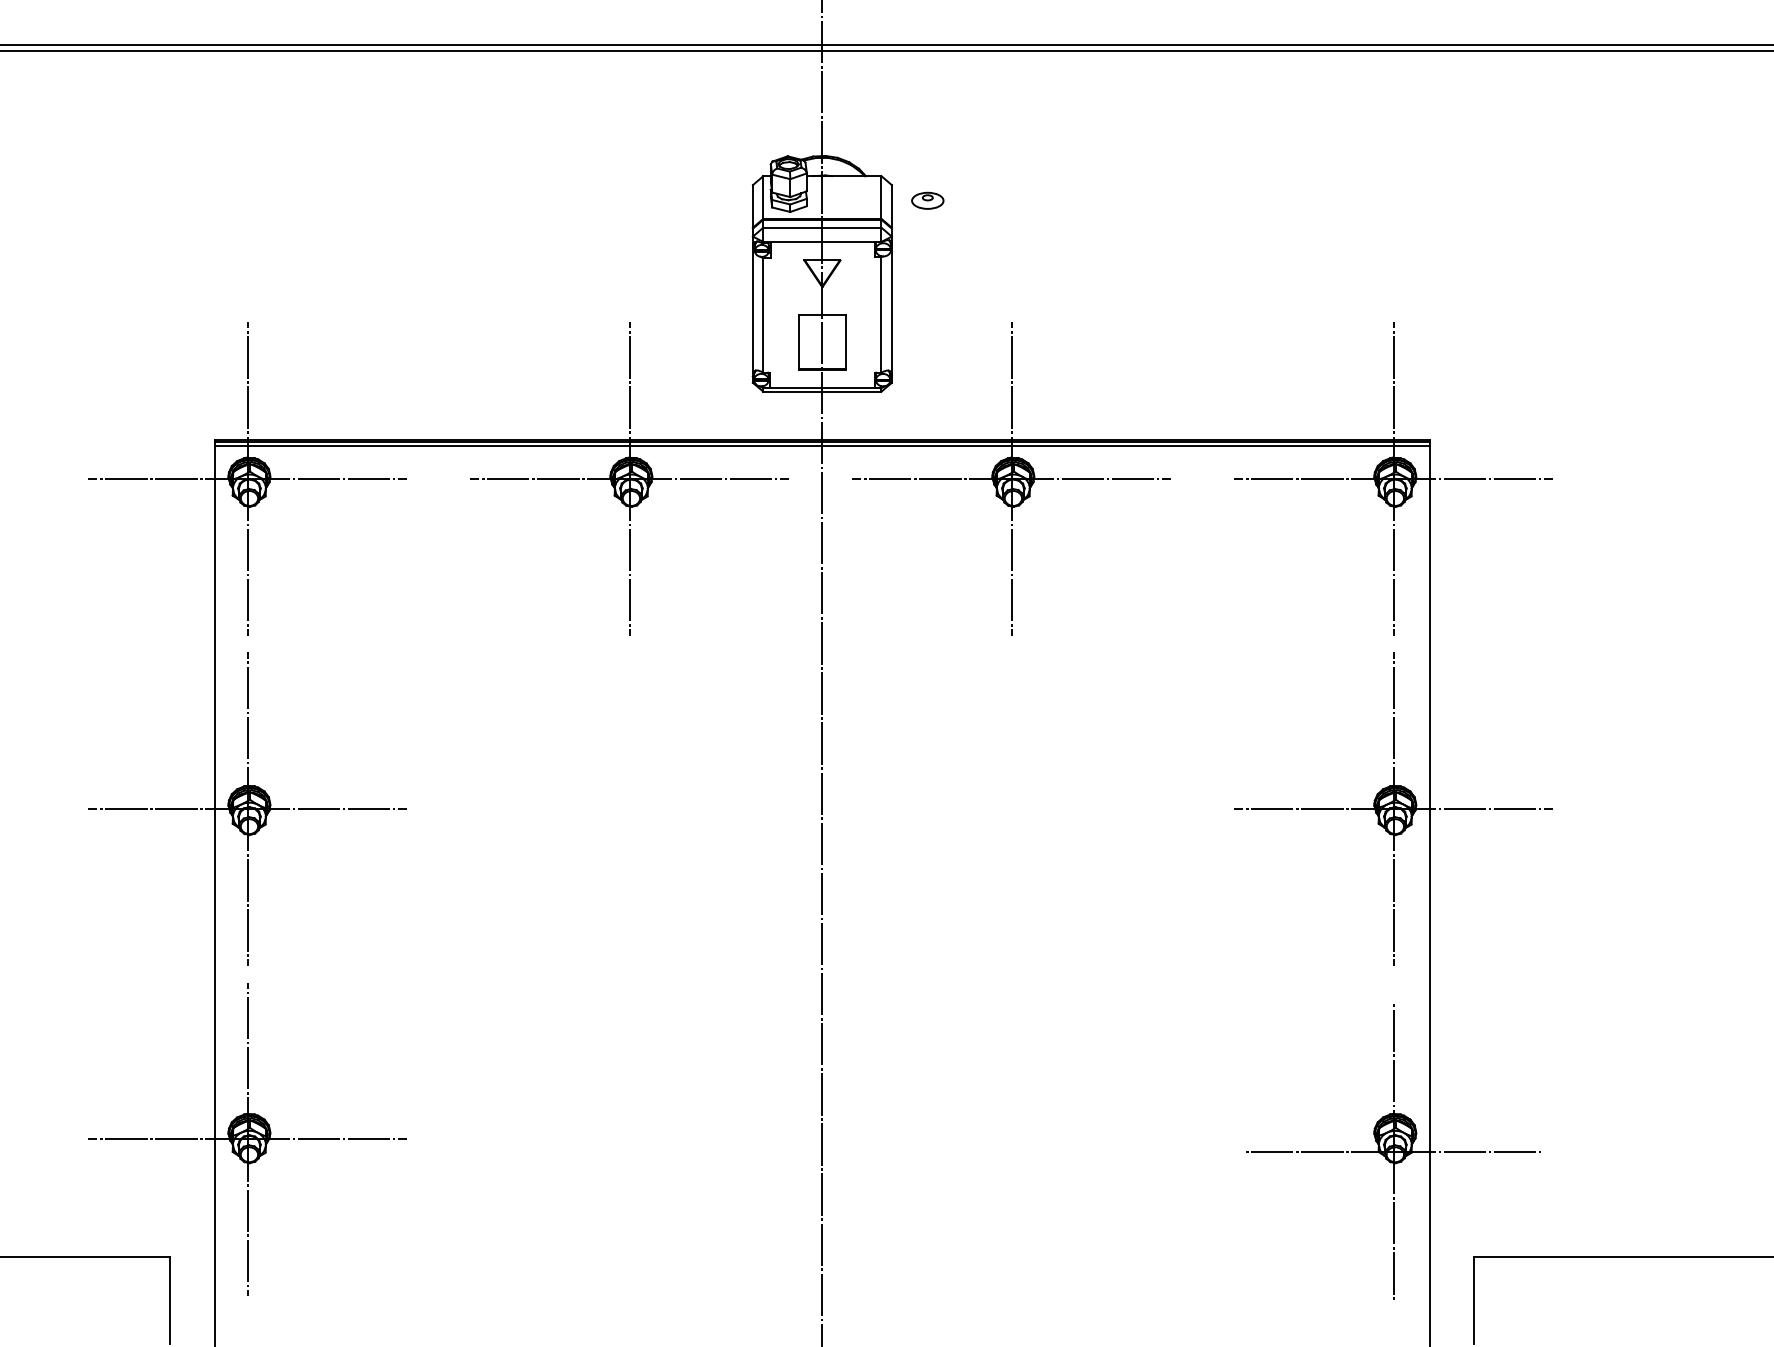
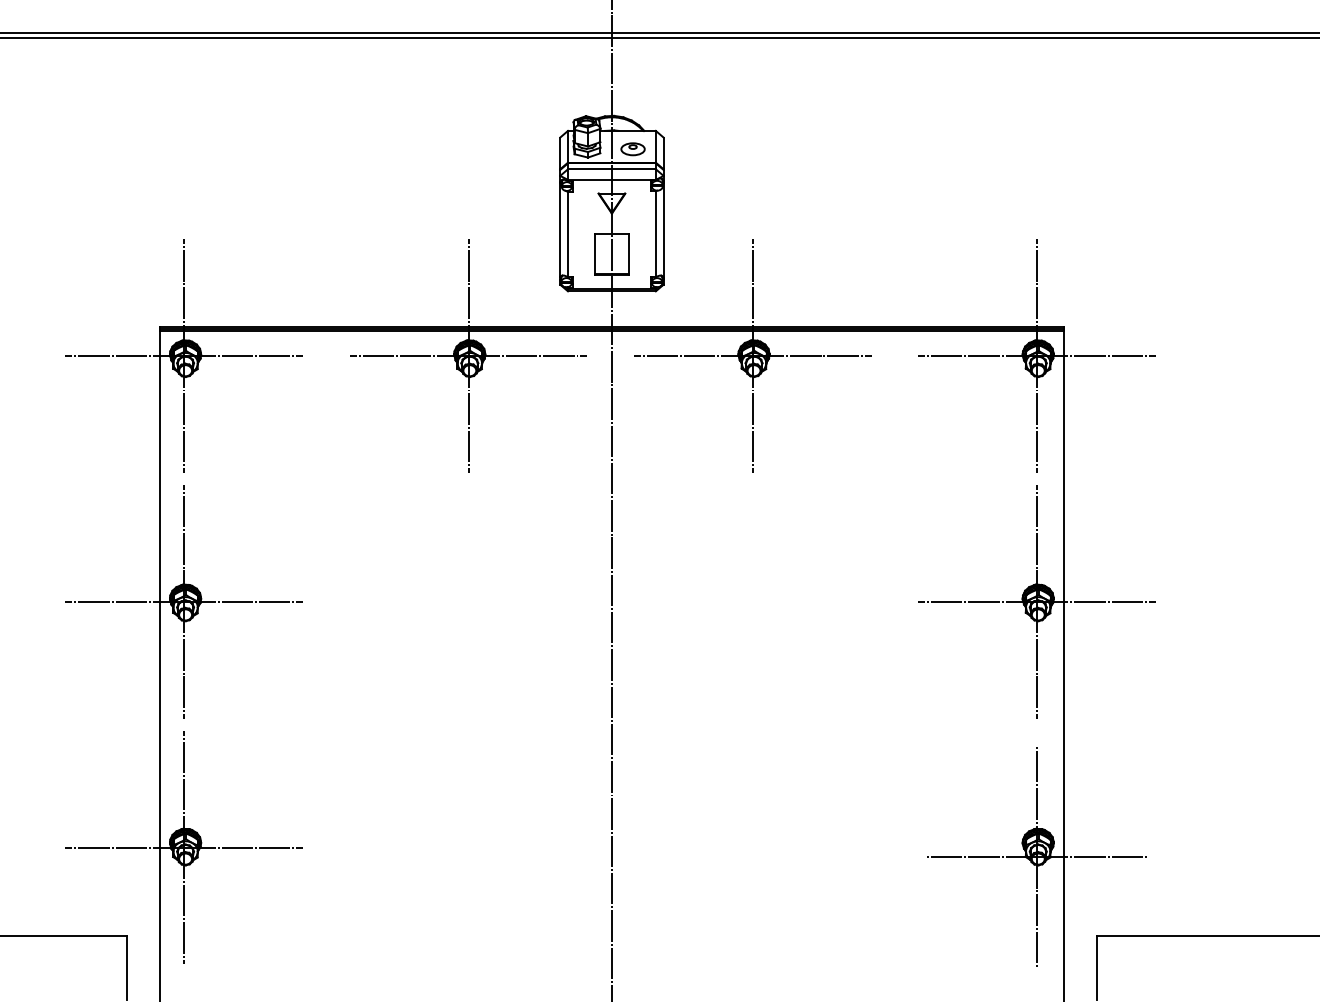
part: (927, 200) -> (632, 149), moved

